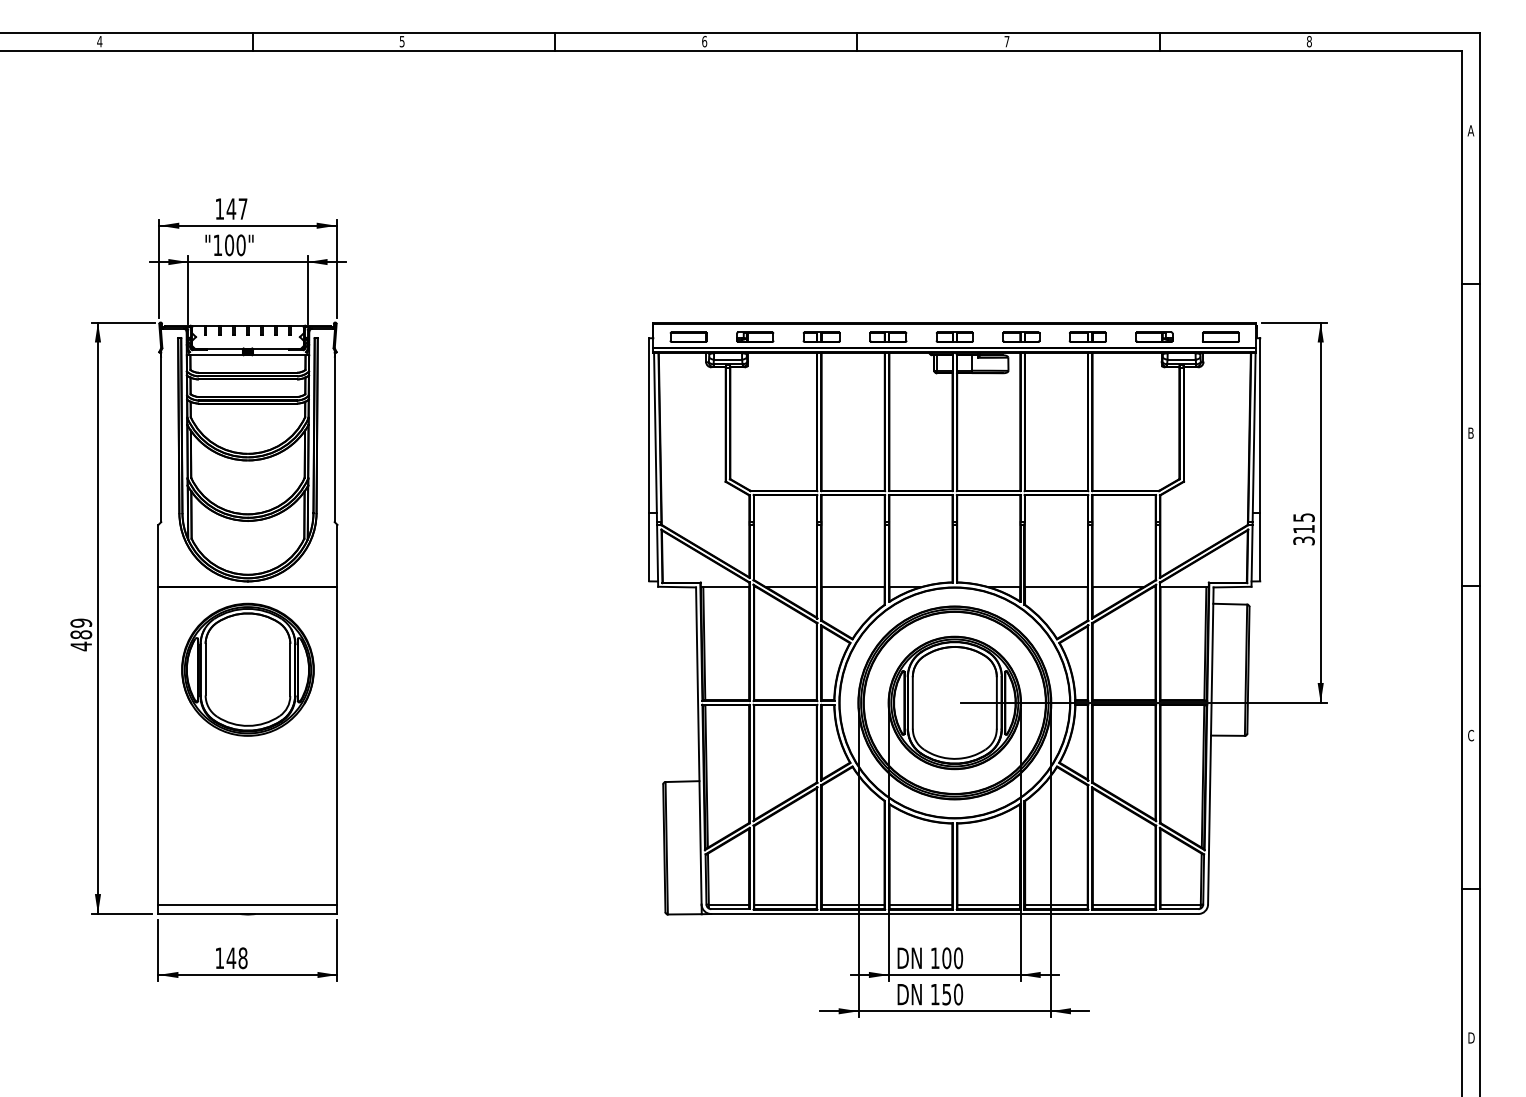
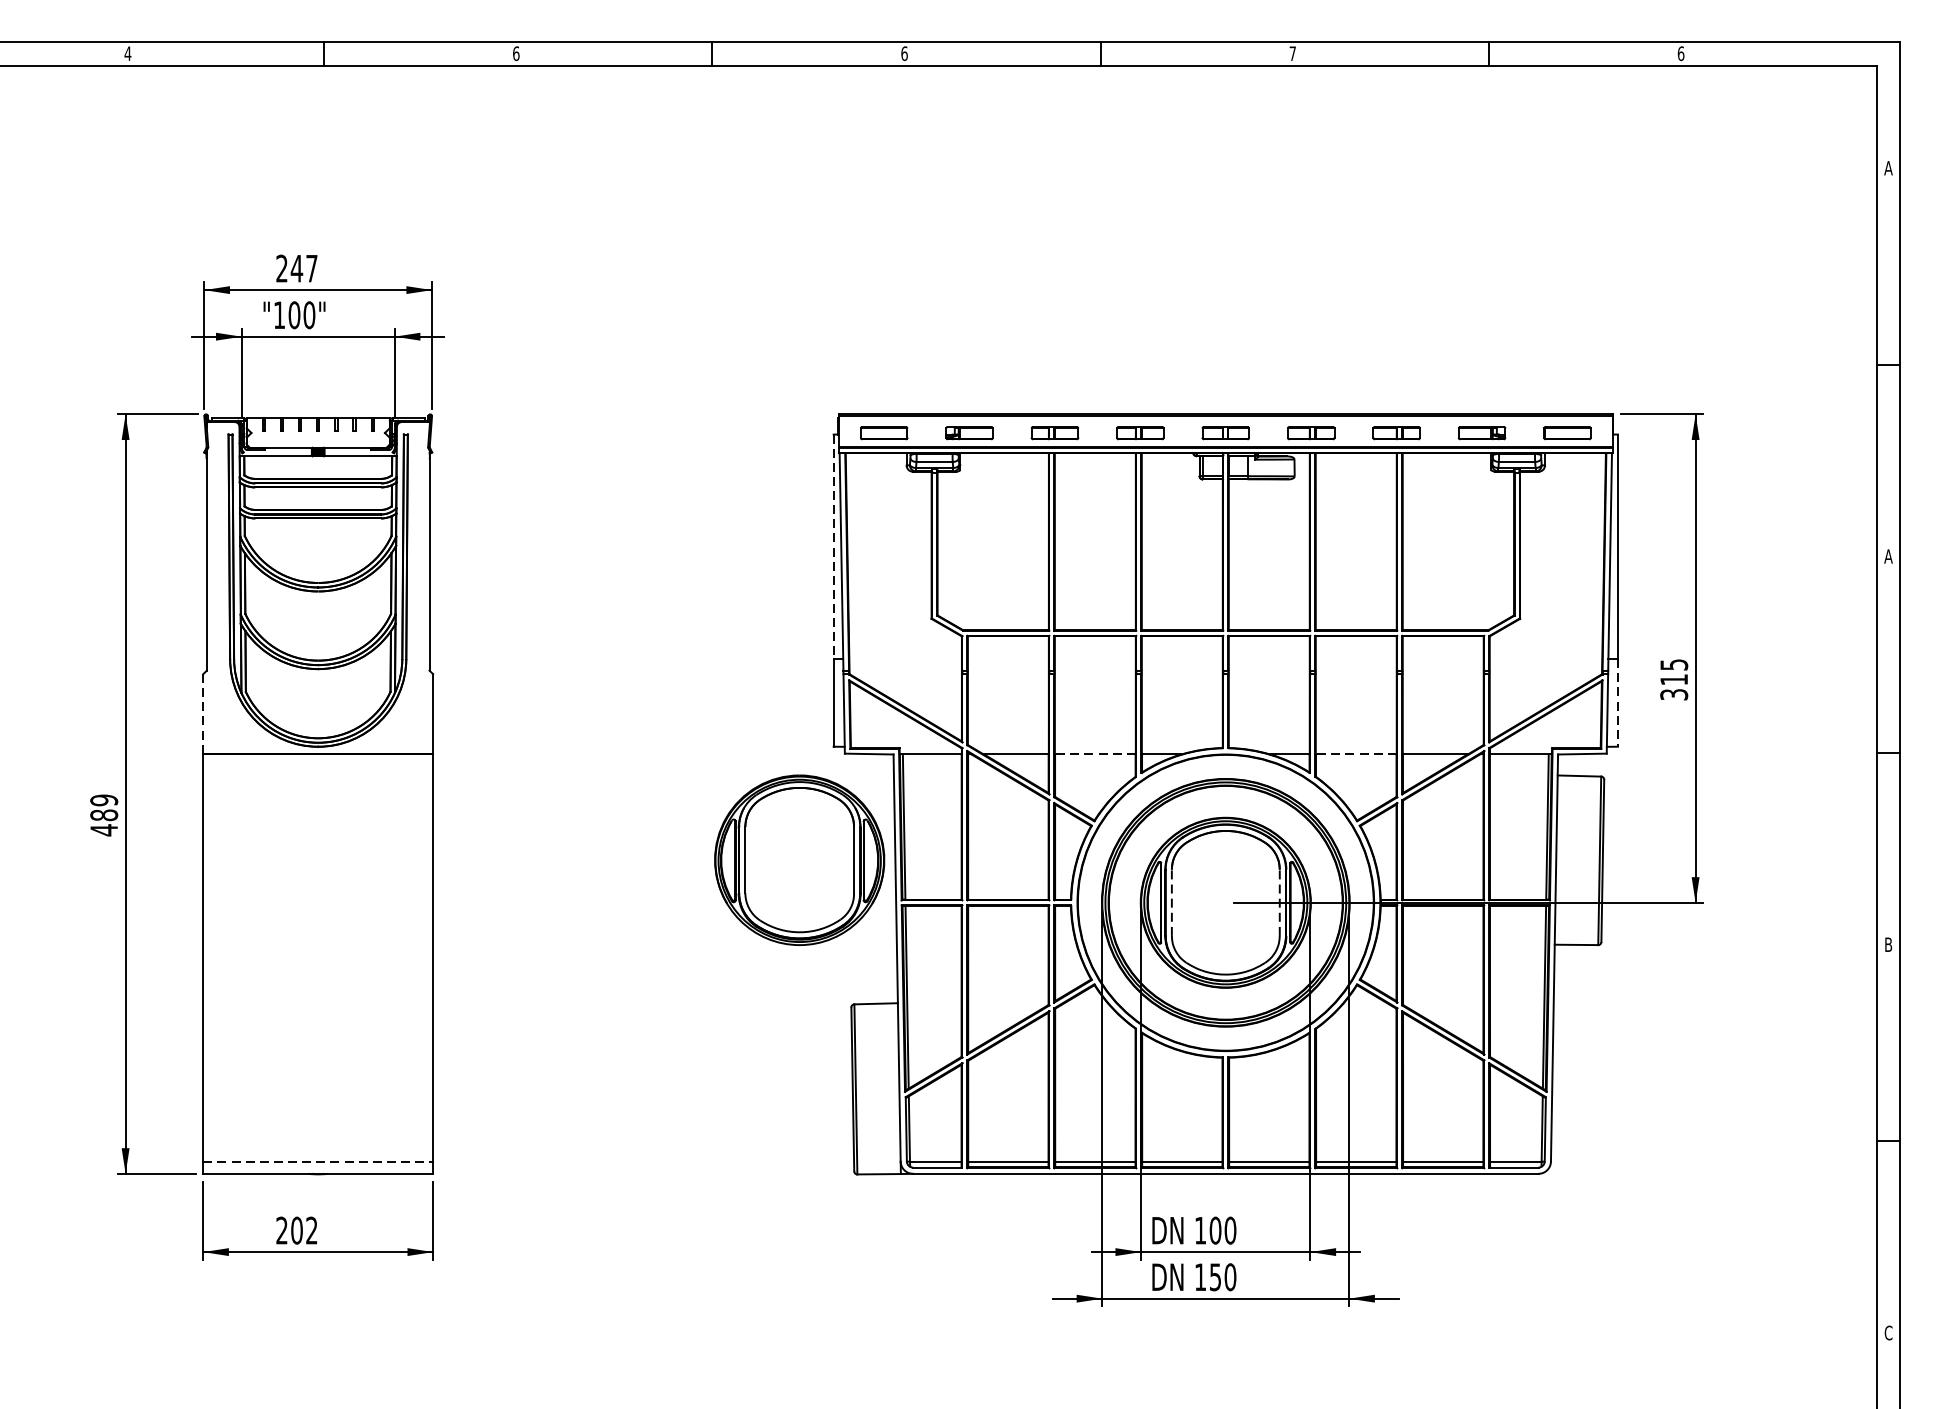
text: (401, 41) -> (515, 53), 5 -> 6
text: (1308, 41) -> (1679, 53), 8 -> 6
text: (219, 208) -> (281, 267), 147 -> 247
line: (649, 426) -> (833, 547), solid -> dashed
text: (1470, 432) -> (1887, 555), B -> A
line: (1260, 547) -> (1618, 703), solid -> dashed
line: (158, 555) -> (203, 713), solid -> dashed
line: (853, 587) -> (1095, 754), solid -> dashed
line: (1056, 587) -> (1356, 754), solid -> dashed
part: (247, 669) -> (799, 859), moved
line: (912, 702) -> (1171, 902), solid -> dashed
line: (996, 702) -> (1279, 902), solid -> dashed
text: (1471, 735) -> (1889, 944), C -> B
line: (247, 904) -> (317, 1161), solid -> dashed
text: (231, 958) -> (297, 1230), 148 -> 202
text: (1471, 1037) -> (1889, 1332), D -> C

